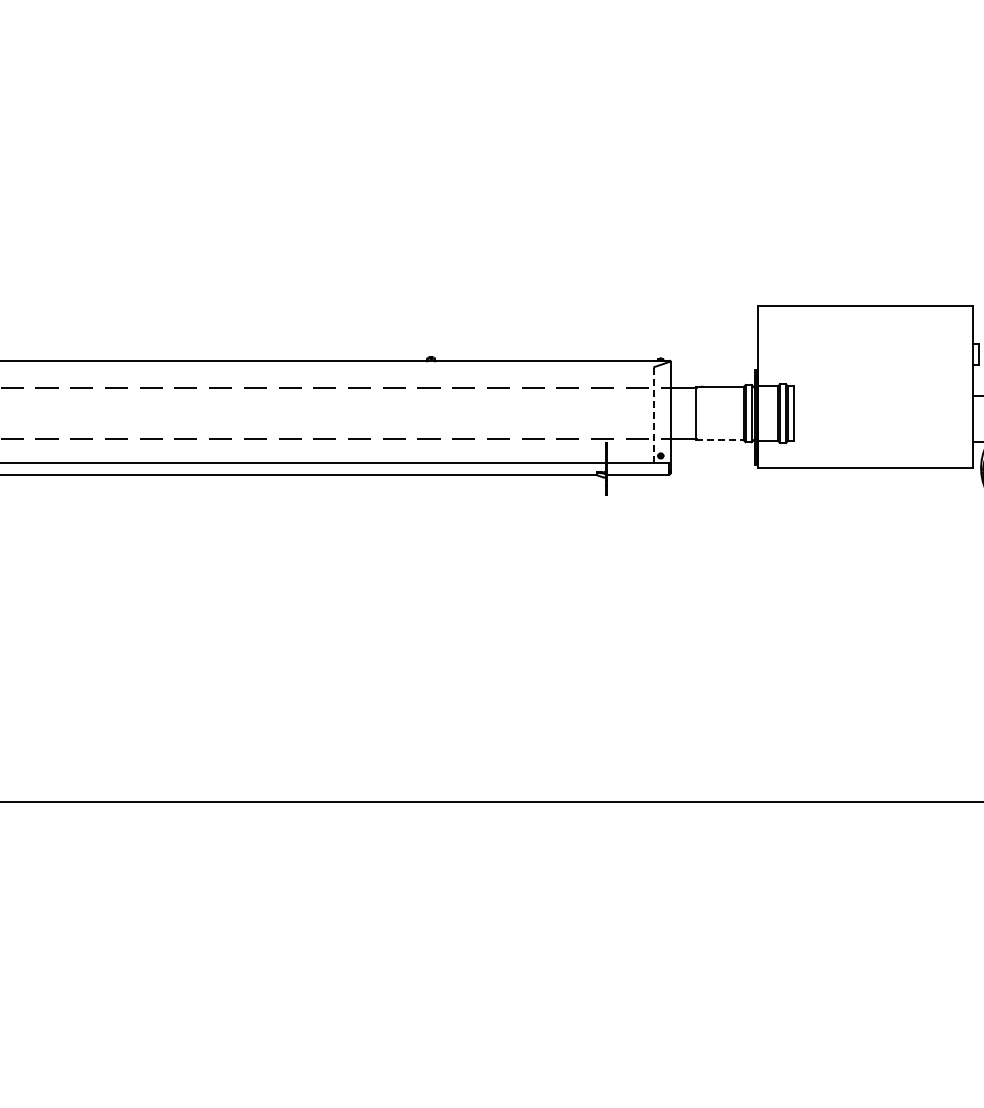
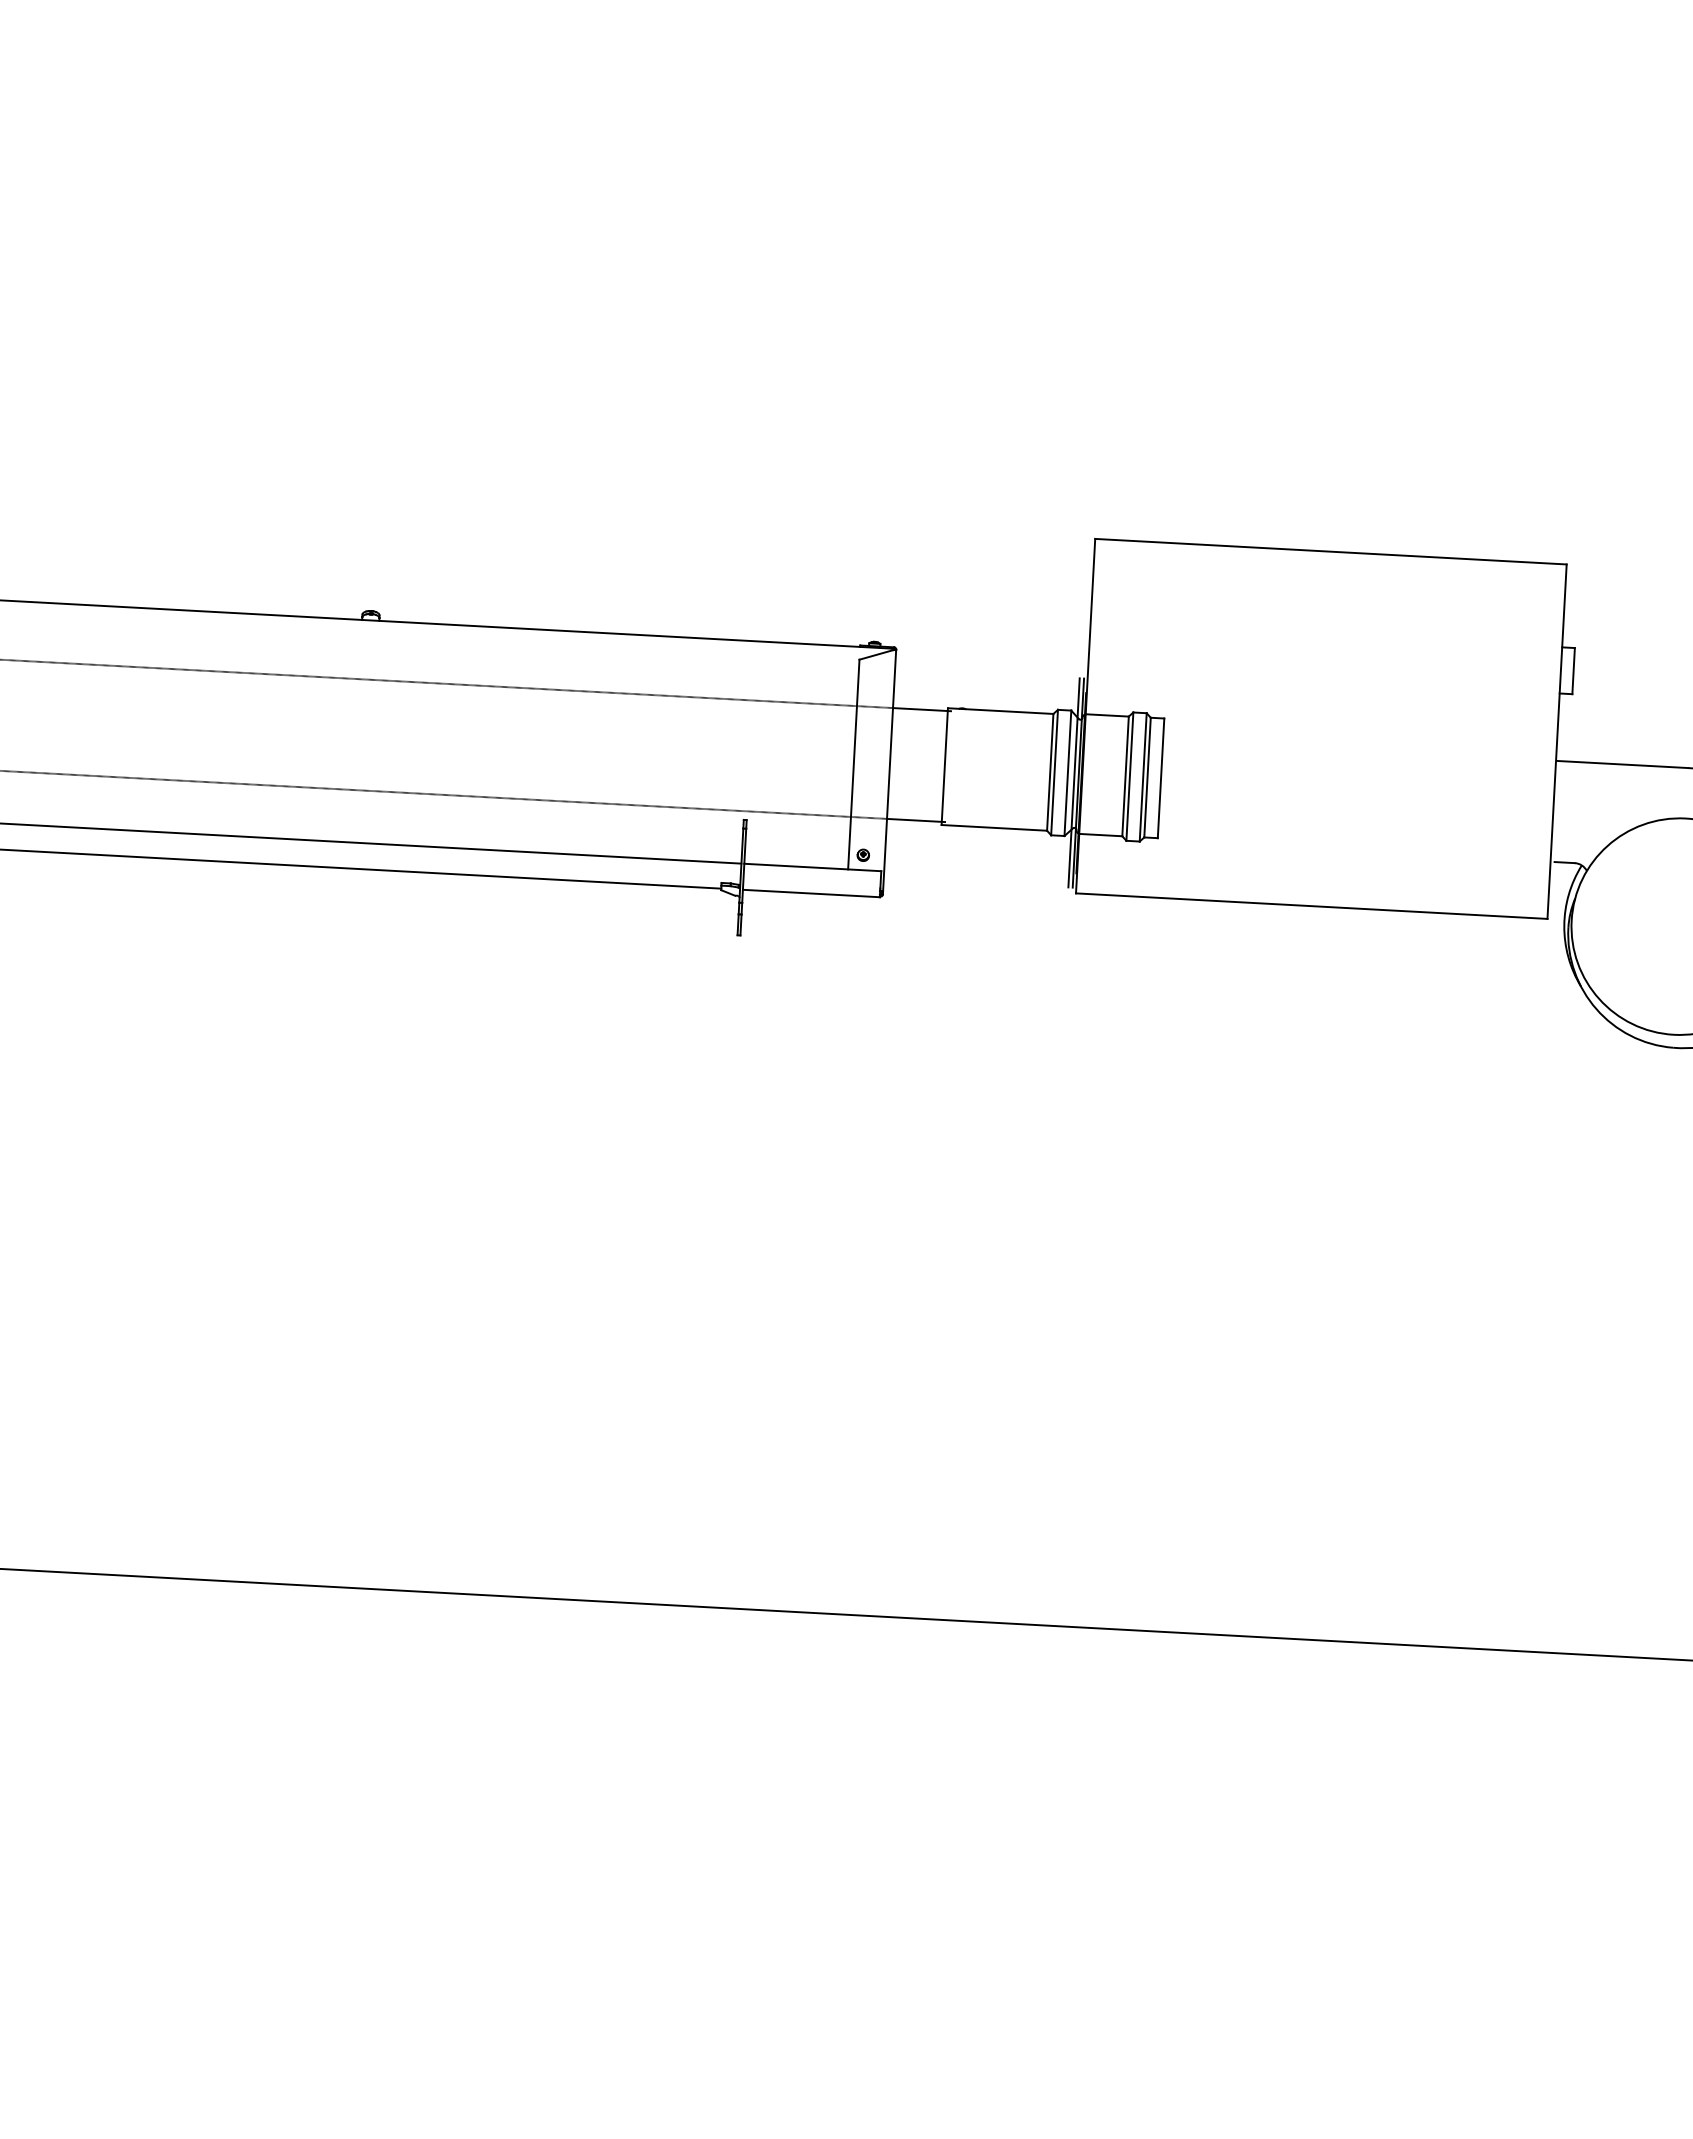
line: (654, 414) -> (854, 763), dashed -> solid
line: (720, 440) -> (996, 828), dashed -> solid

